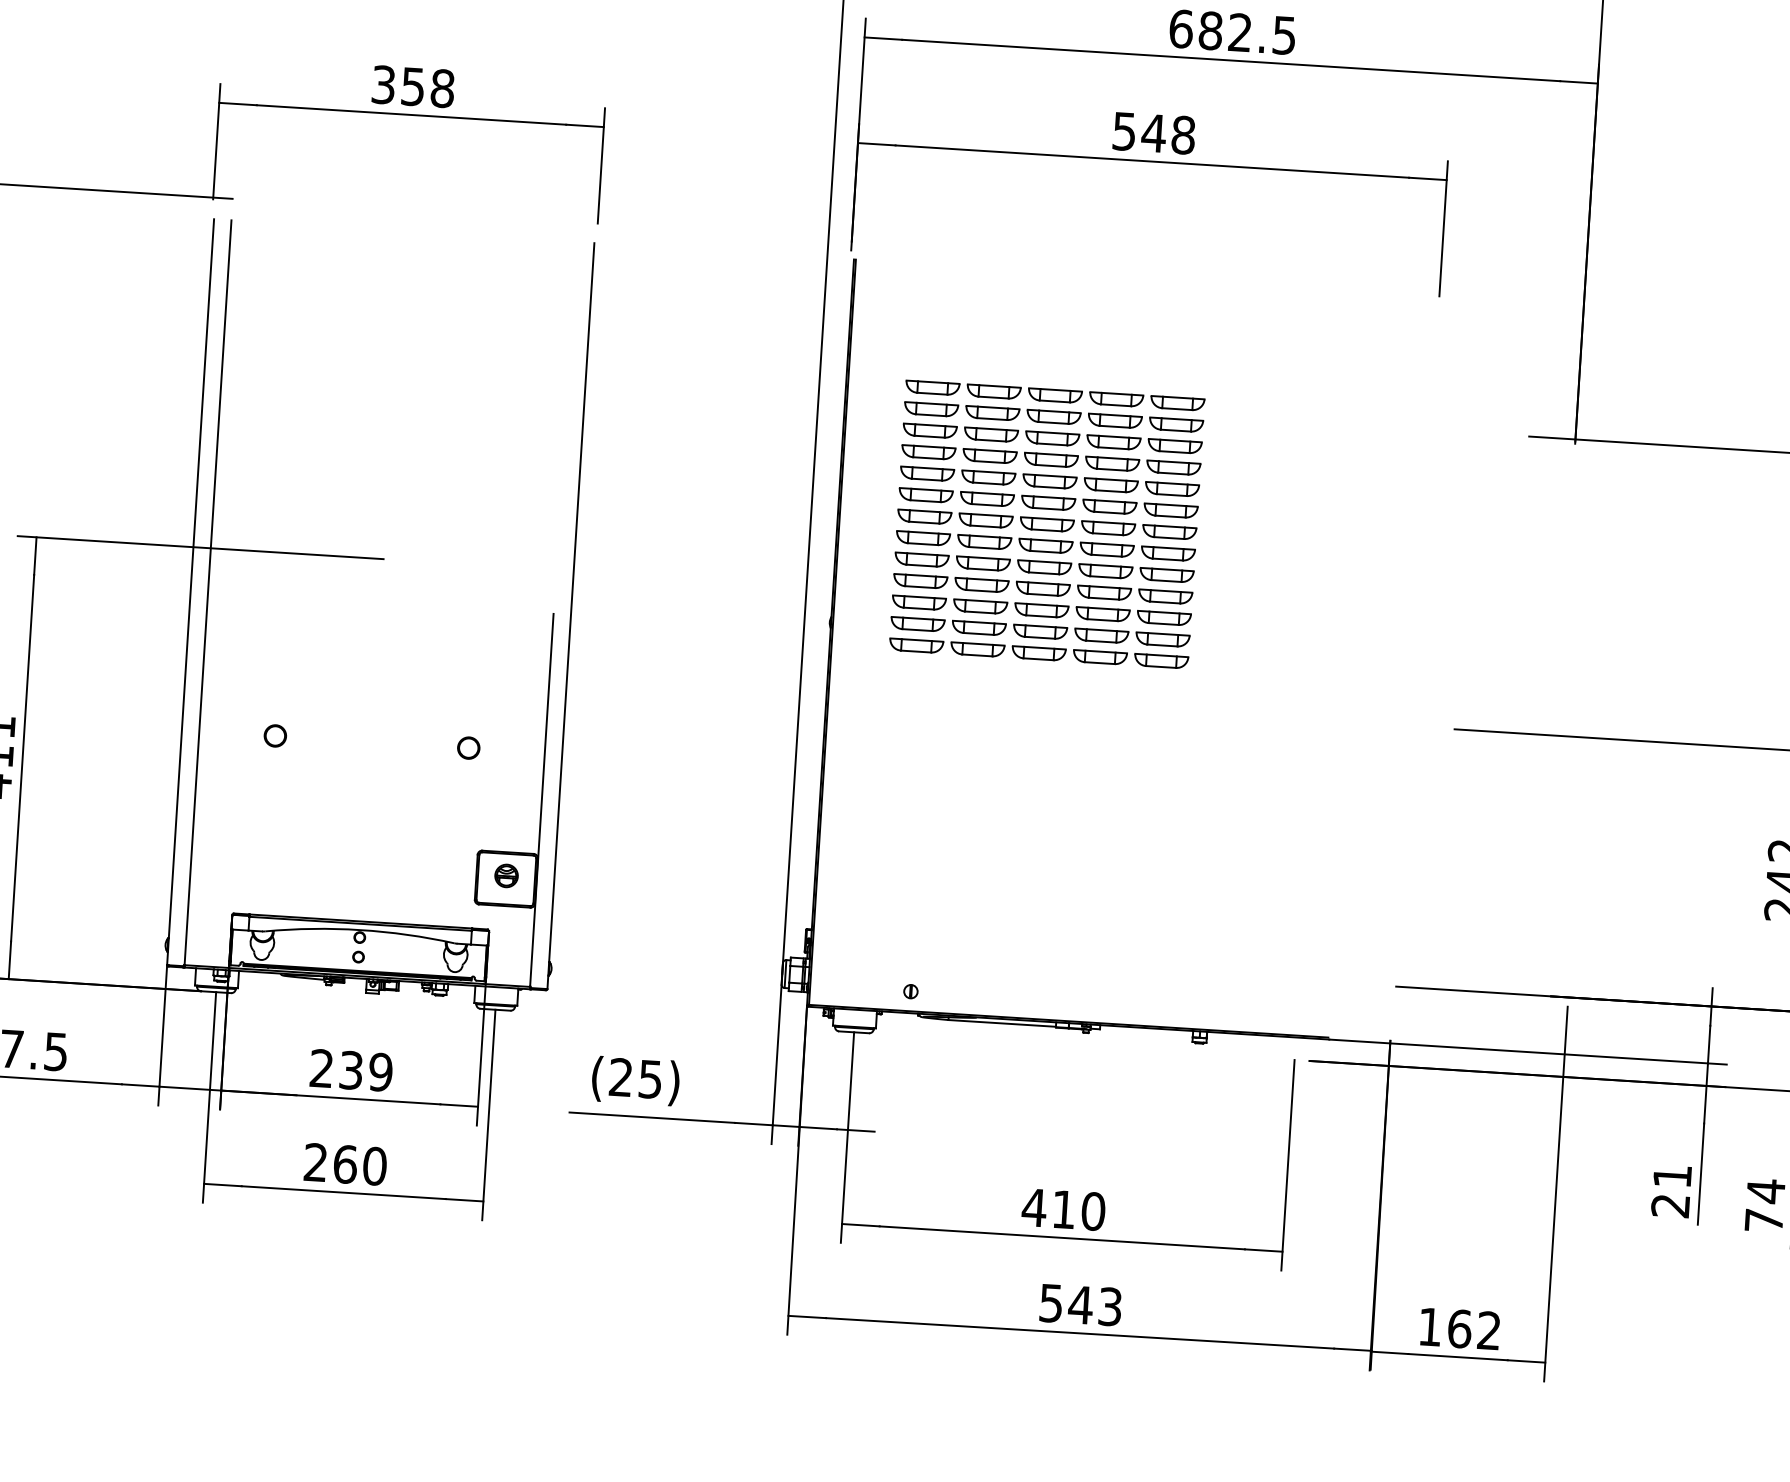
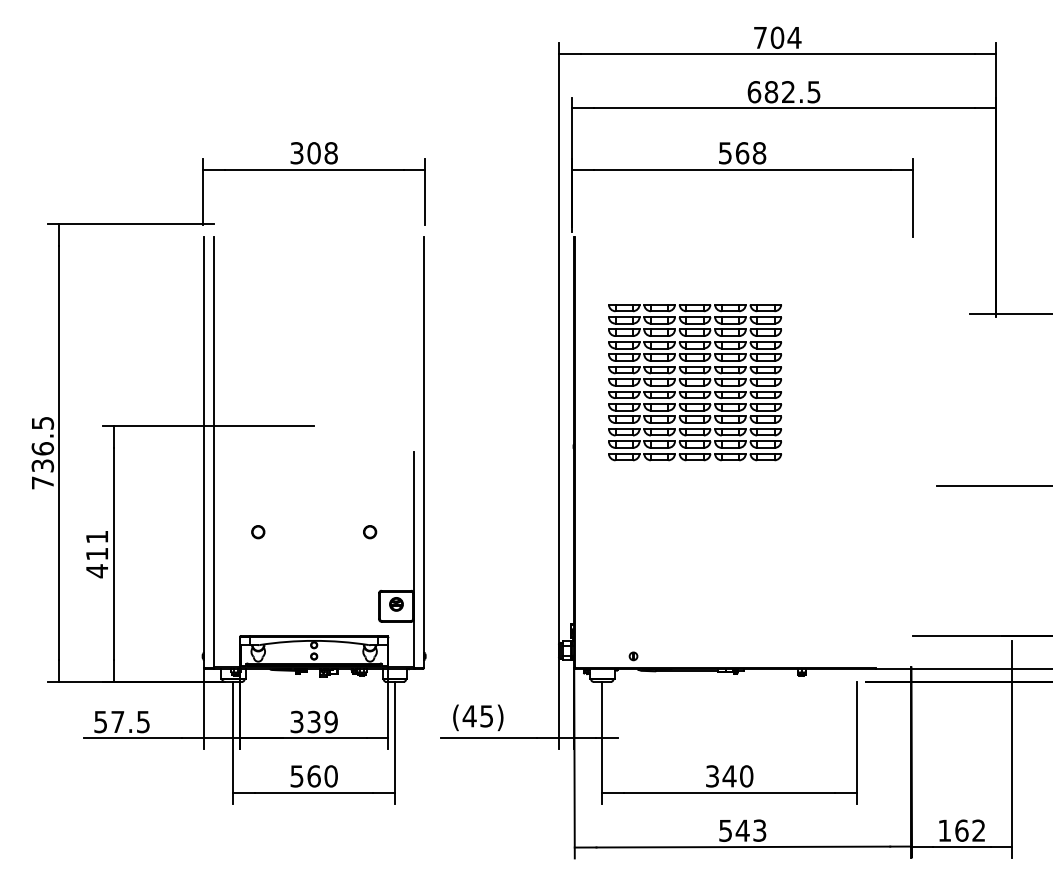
text: (412, 87) -> (313, 153), 358 -> 308
text: (1154, 133) -> (742, 153), 548 -> 568
text: (320, 1069) -> (296, 722), 239 -> 339
text: (620, 1077) -> (469, 716), (25) -> (45)
text: (314, 1162) -> (296, 776), 260 -> 560
text: (1048, 1208) -> (720, 776), 410 -> 340

